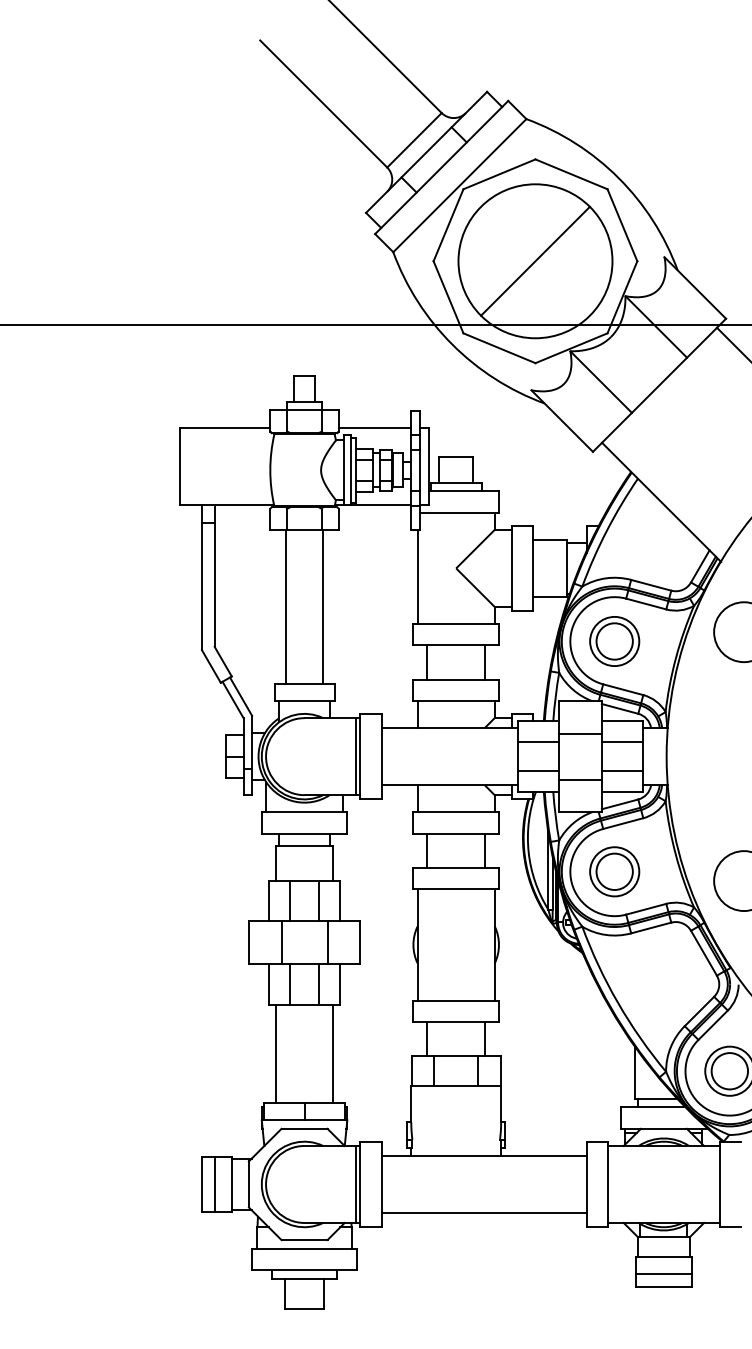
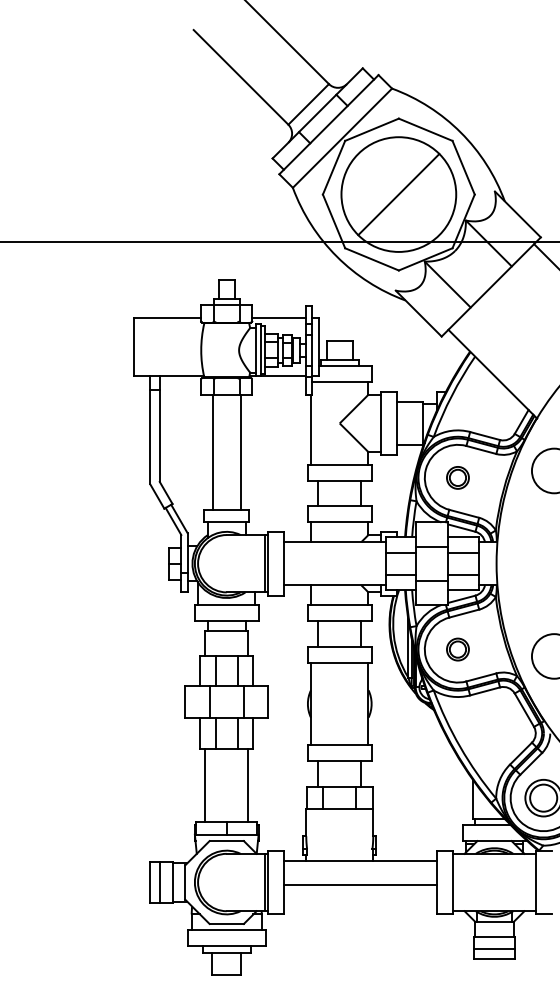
part: (614, 641) -> (457, 477), size x0.6
part: (614, 871) -> (457, 649), size x0.6
line: (483, 1213) -> (360, 884), moved

